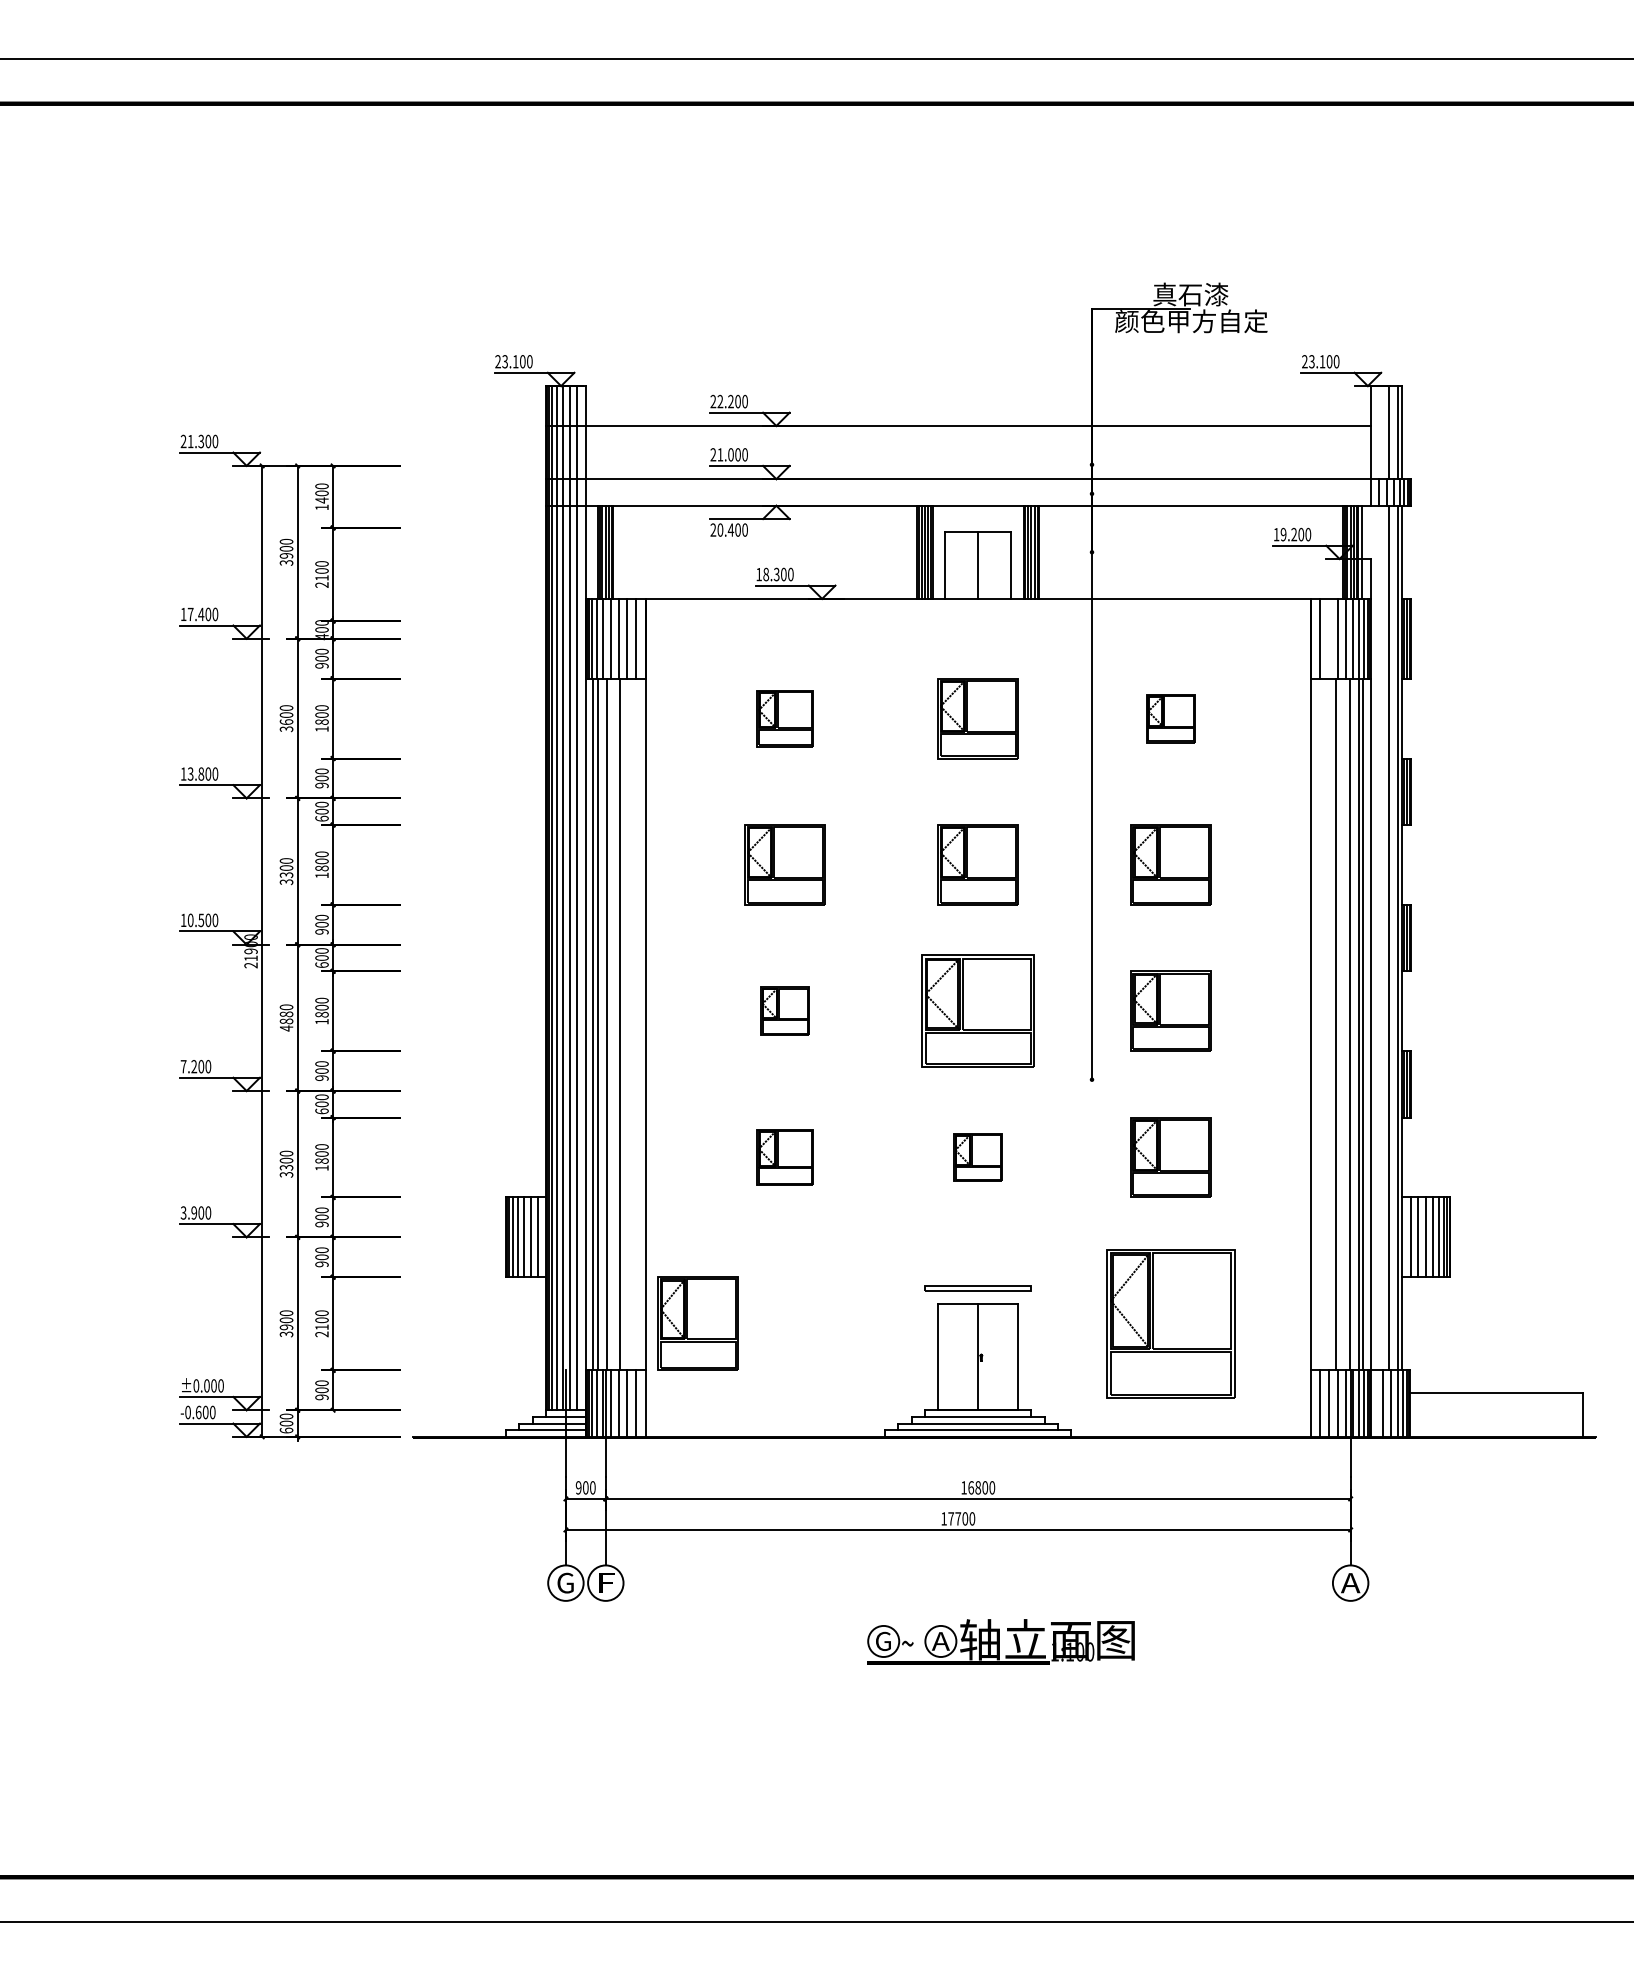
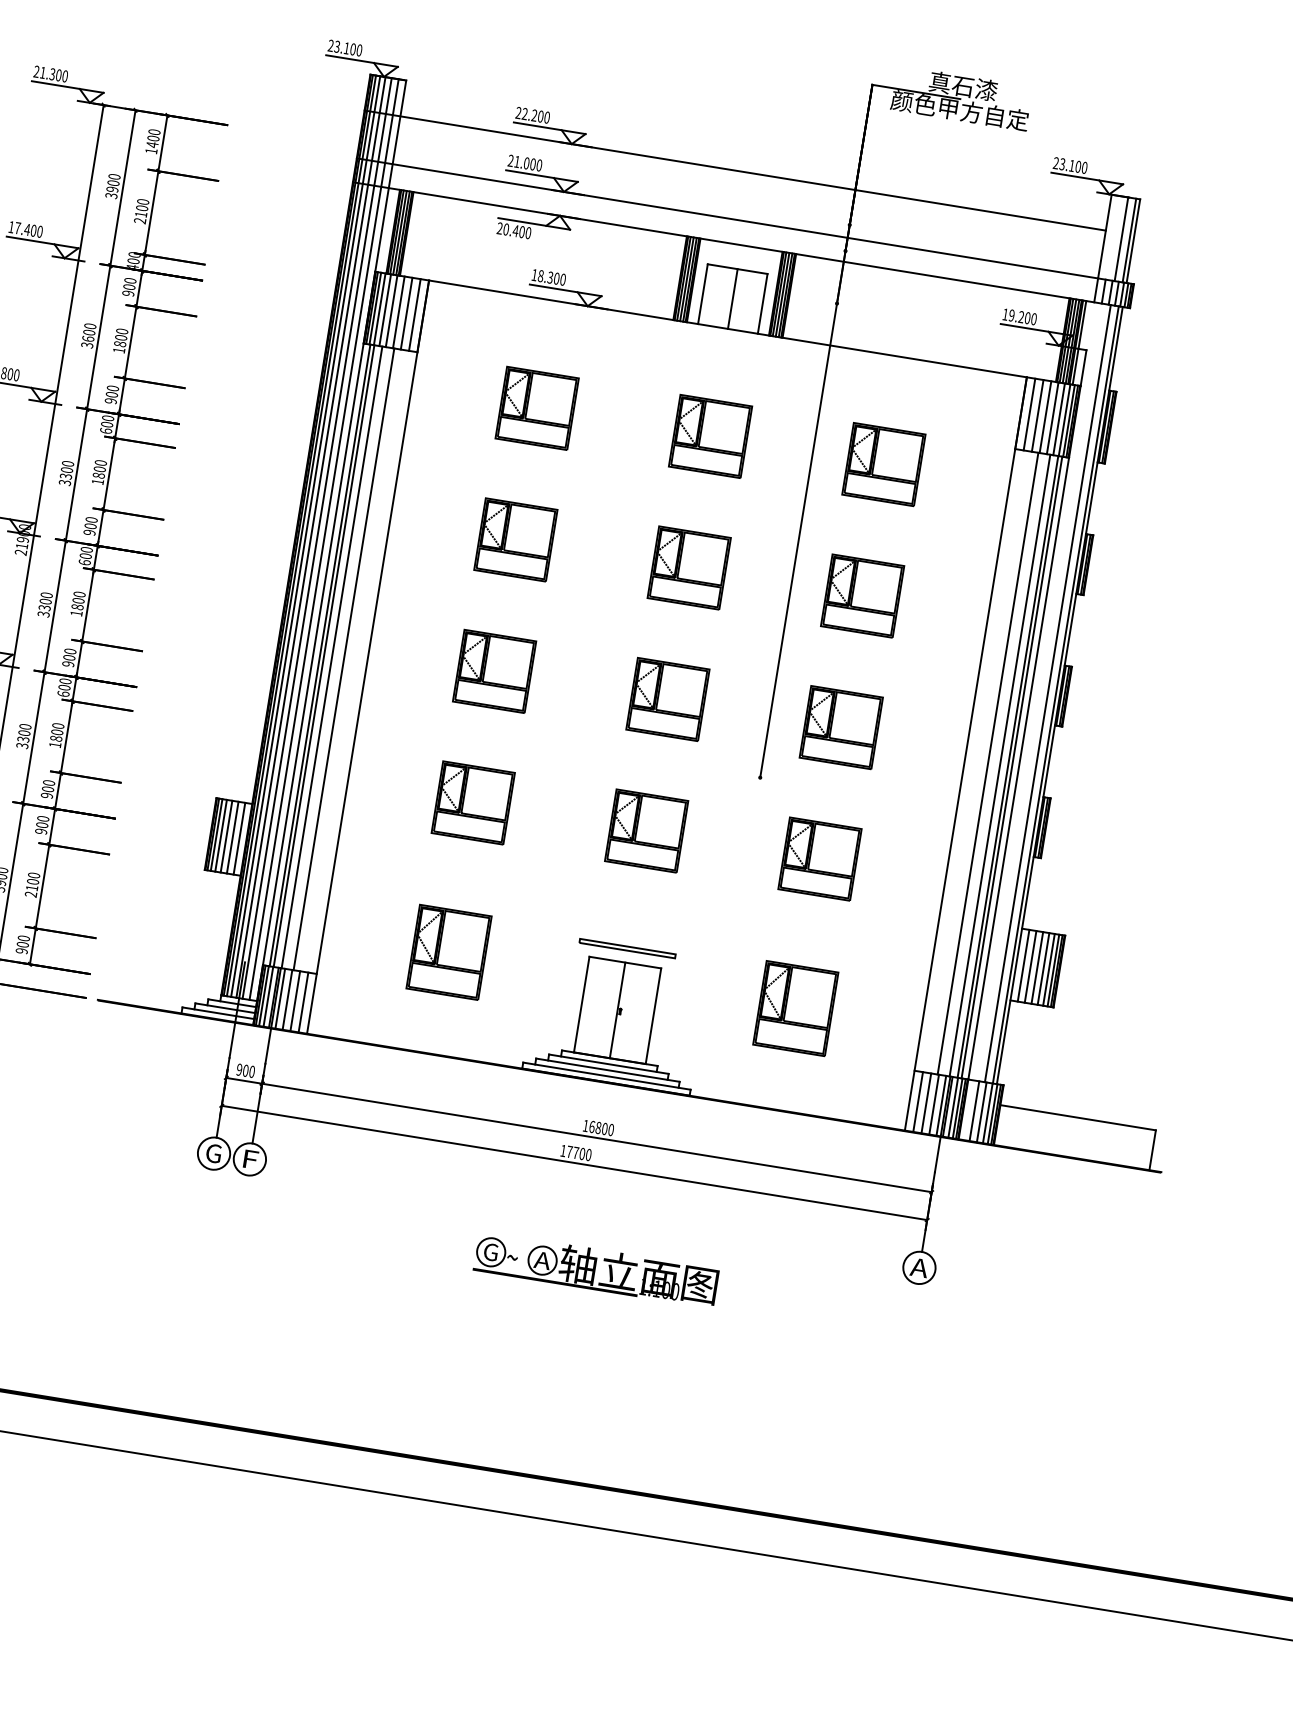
line: (1329, 638) -> (1037, 415), added
part: (784, 718) -> (536, 408), size x1.43
part: (1170, 718) -> (883, 464), size x1.67
part: (784, 1010) -> (493, 670), size x1.67
part: (977, 1010) -> (667, 698), size x0.71
text: (286, 1021) -> (44, 608), 4880 -> 3300
part: (784, 1157) -> (472, 802), size x1.43
part: (977, 1157) -> (645, 830), size x1.67
part: (697, 1323) -> (448, 952), moved
part: (1170, 1323) -> (795, 1008), size x0.62

